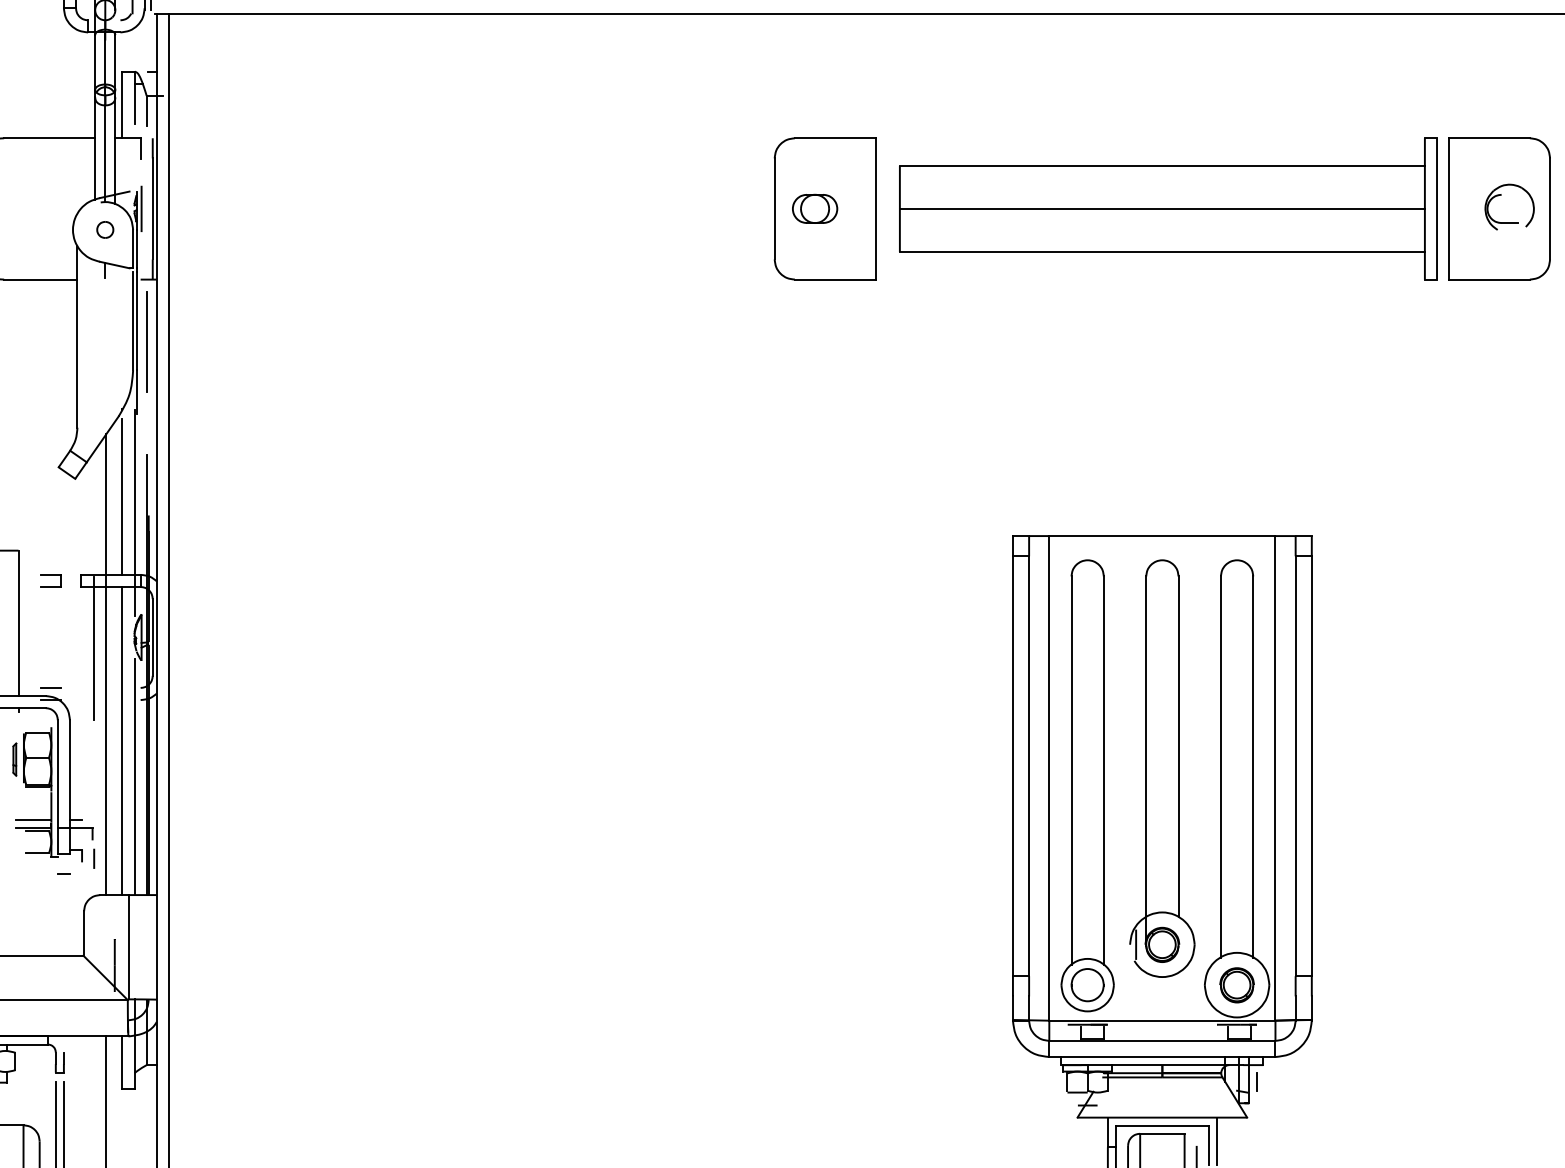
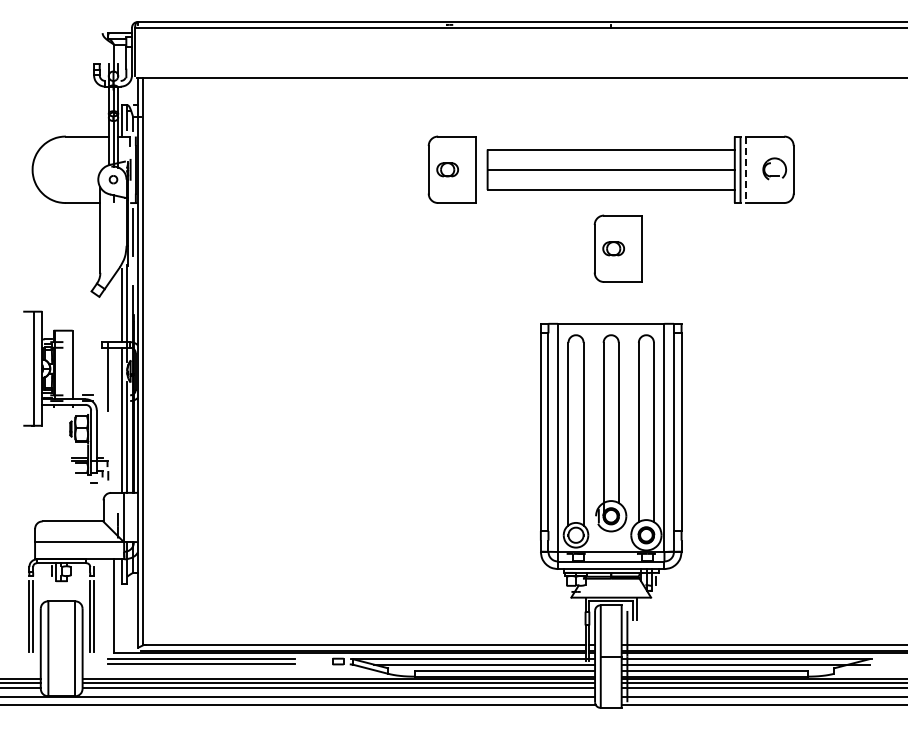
line: (1449, 210) -> (746, 170), solid -> dashed
part: (1175, 376) -> (617, 248), added
part: (50, 579) -> (87, 344), removed
line: (105, 662) -> (113, 383), removed

